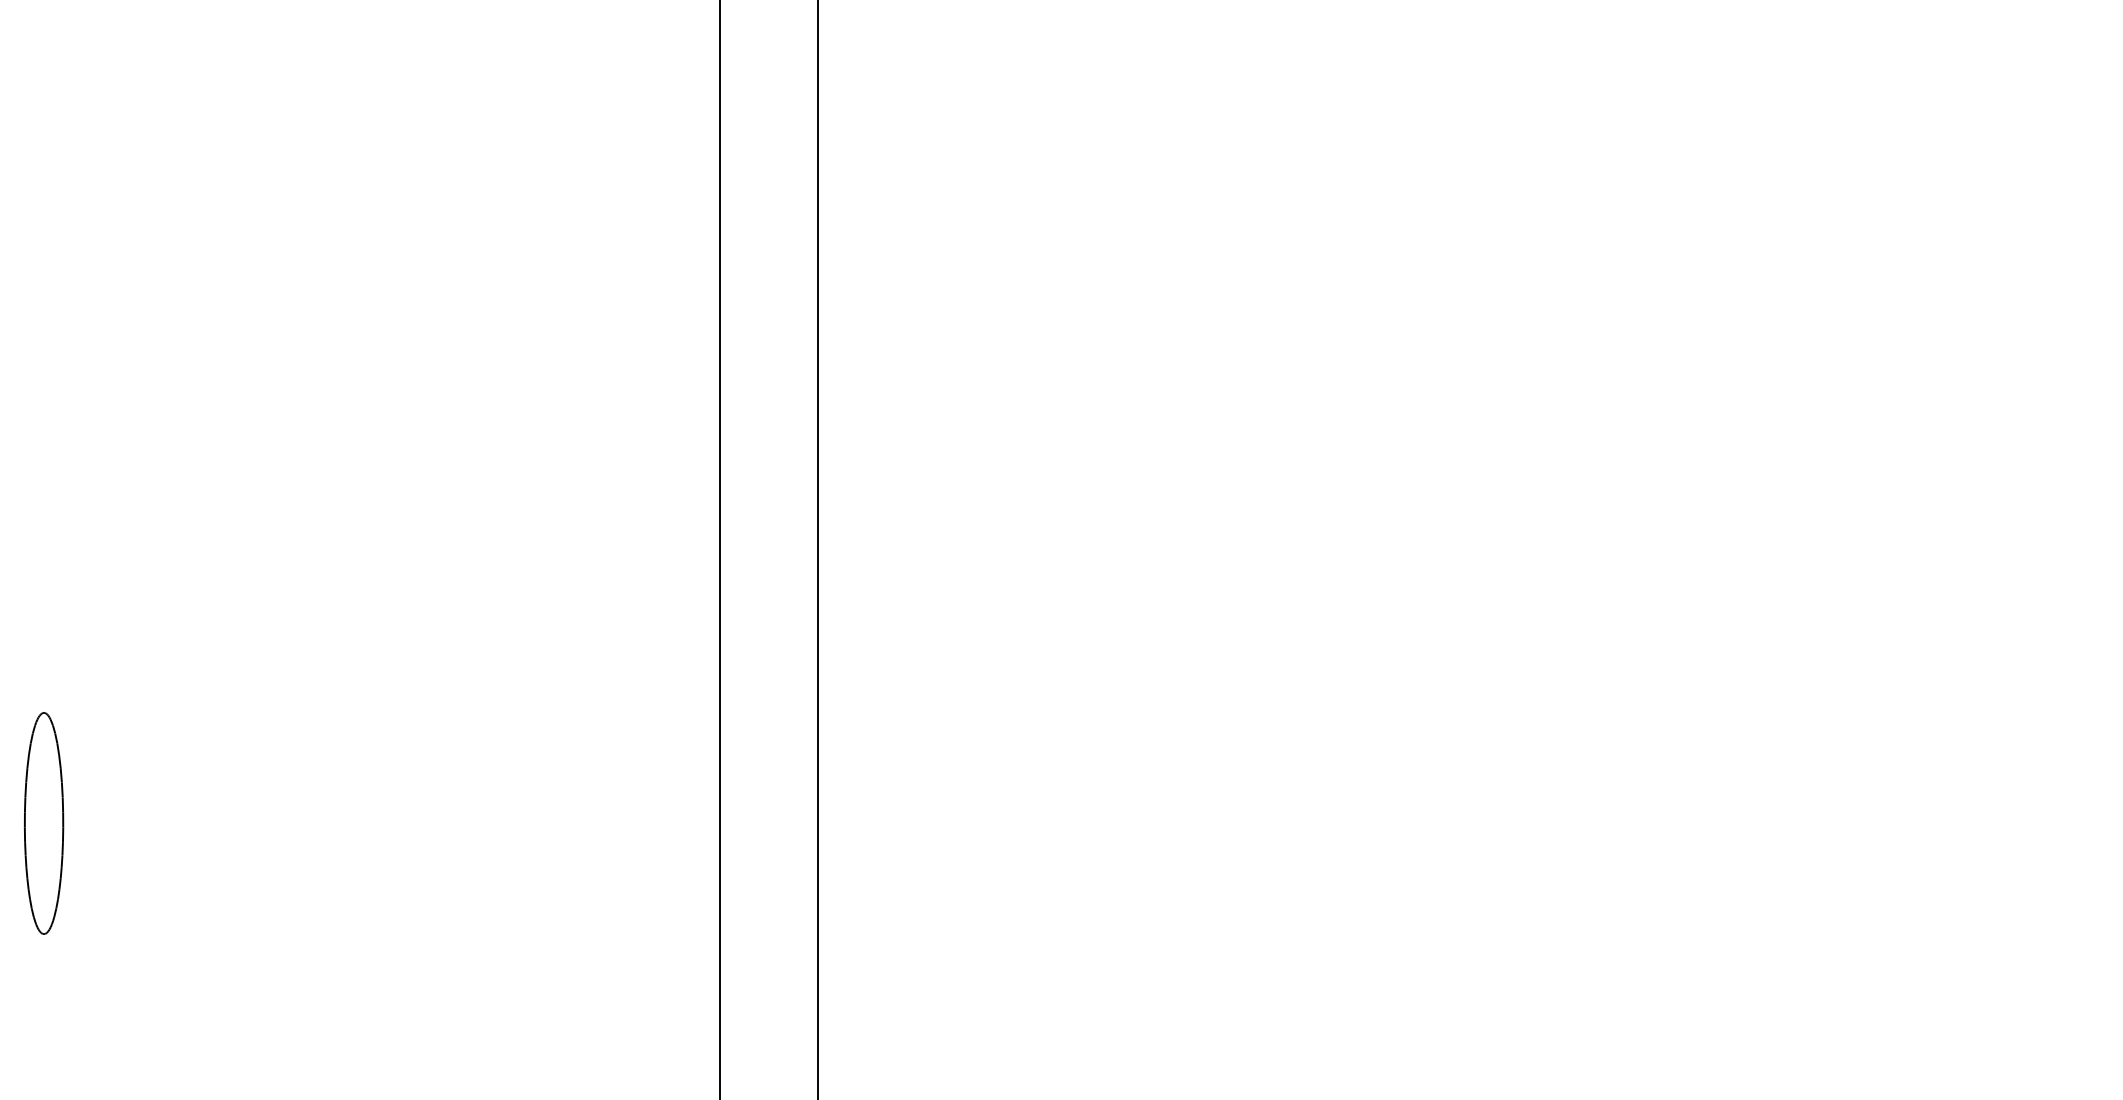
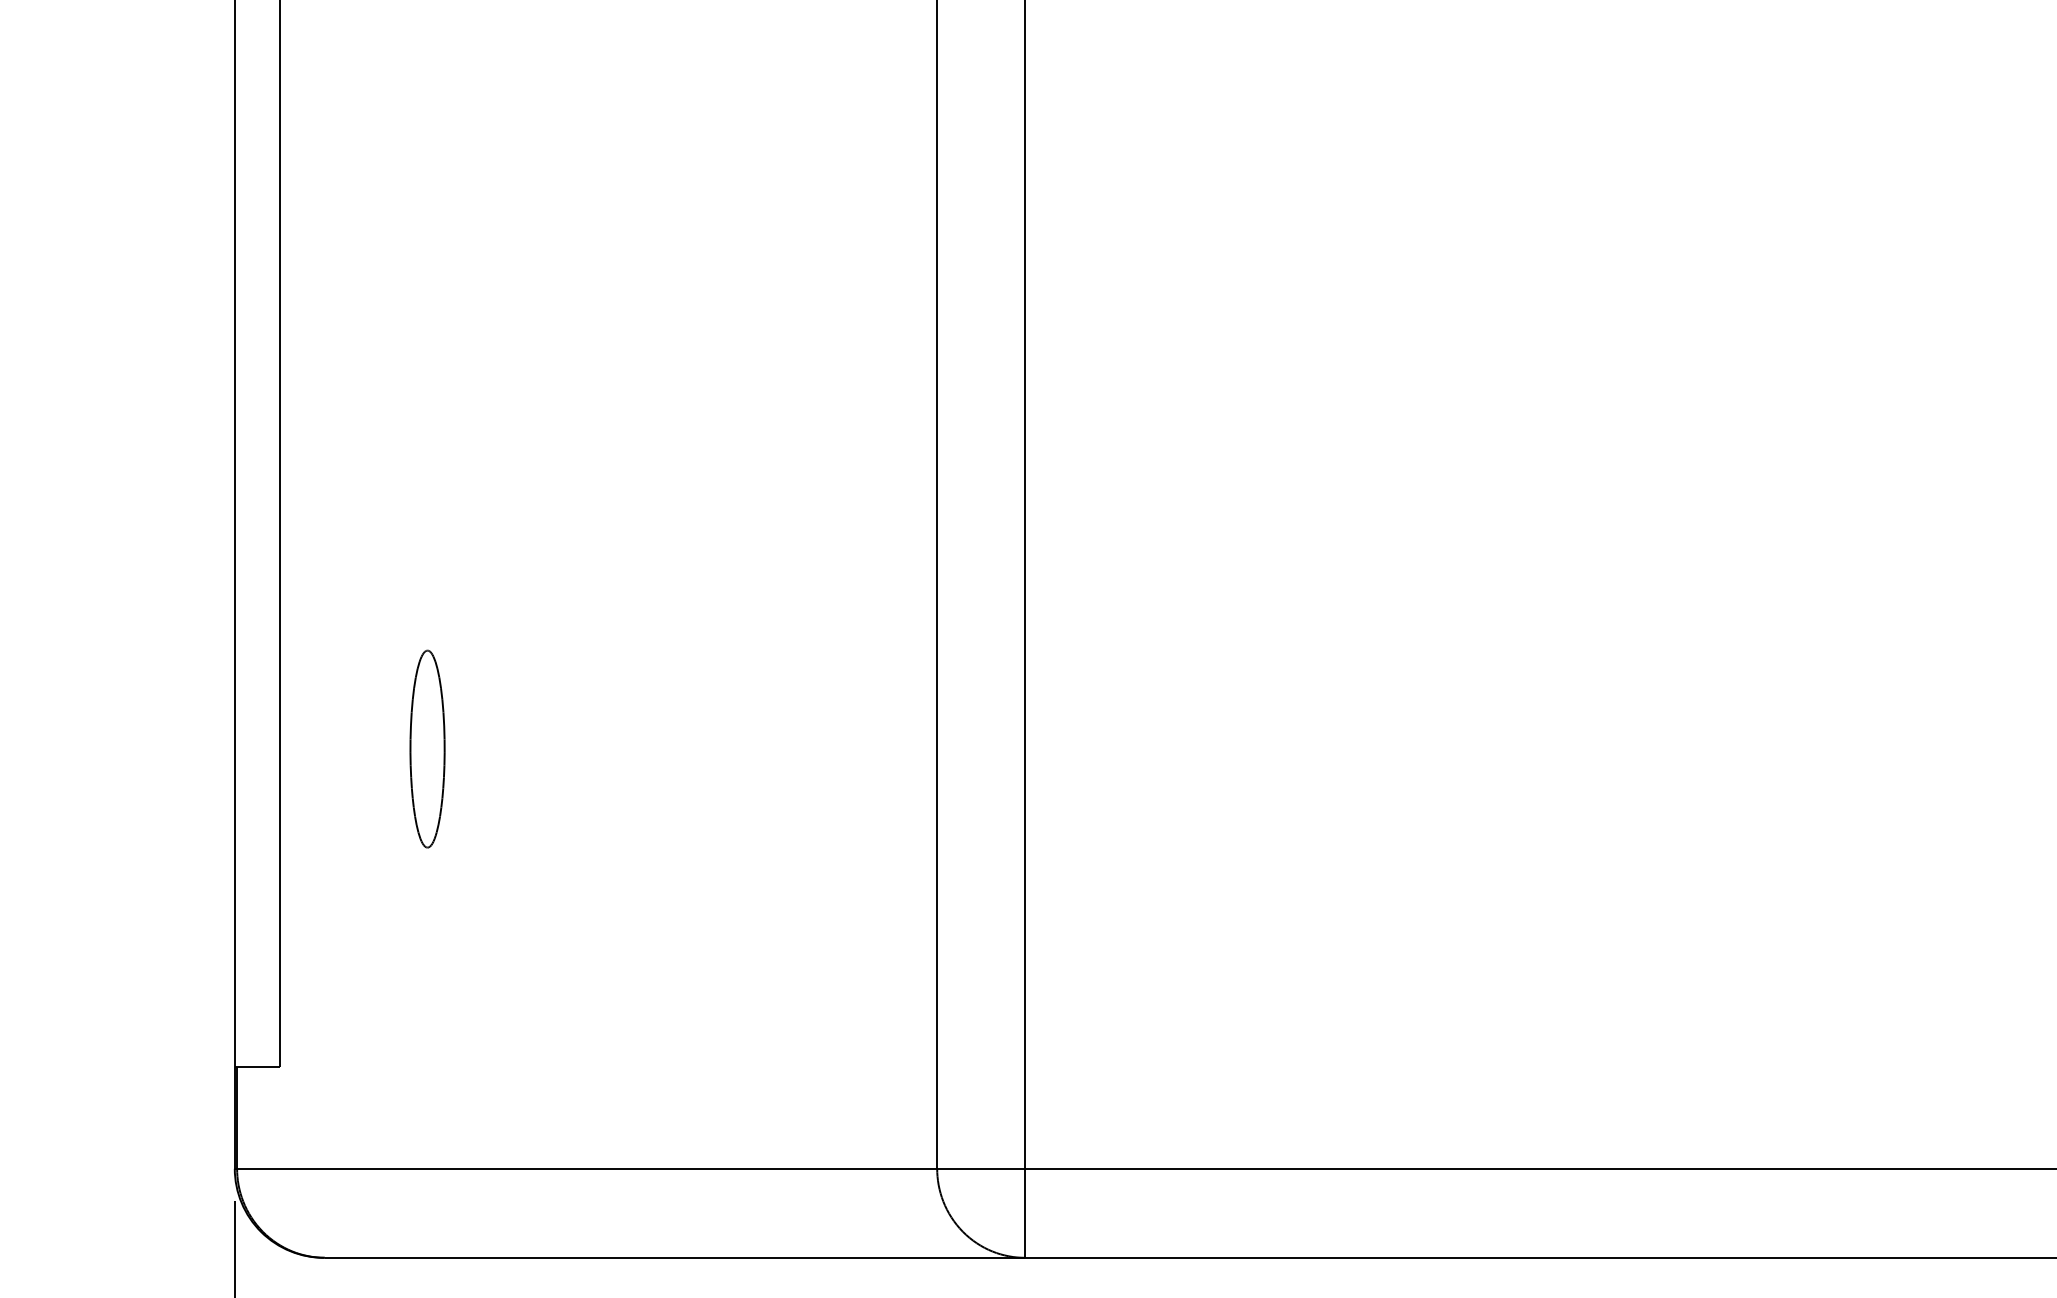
part: (43, 822) -> (427, 748), moved

